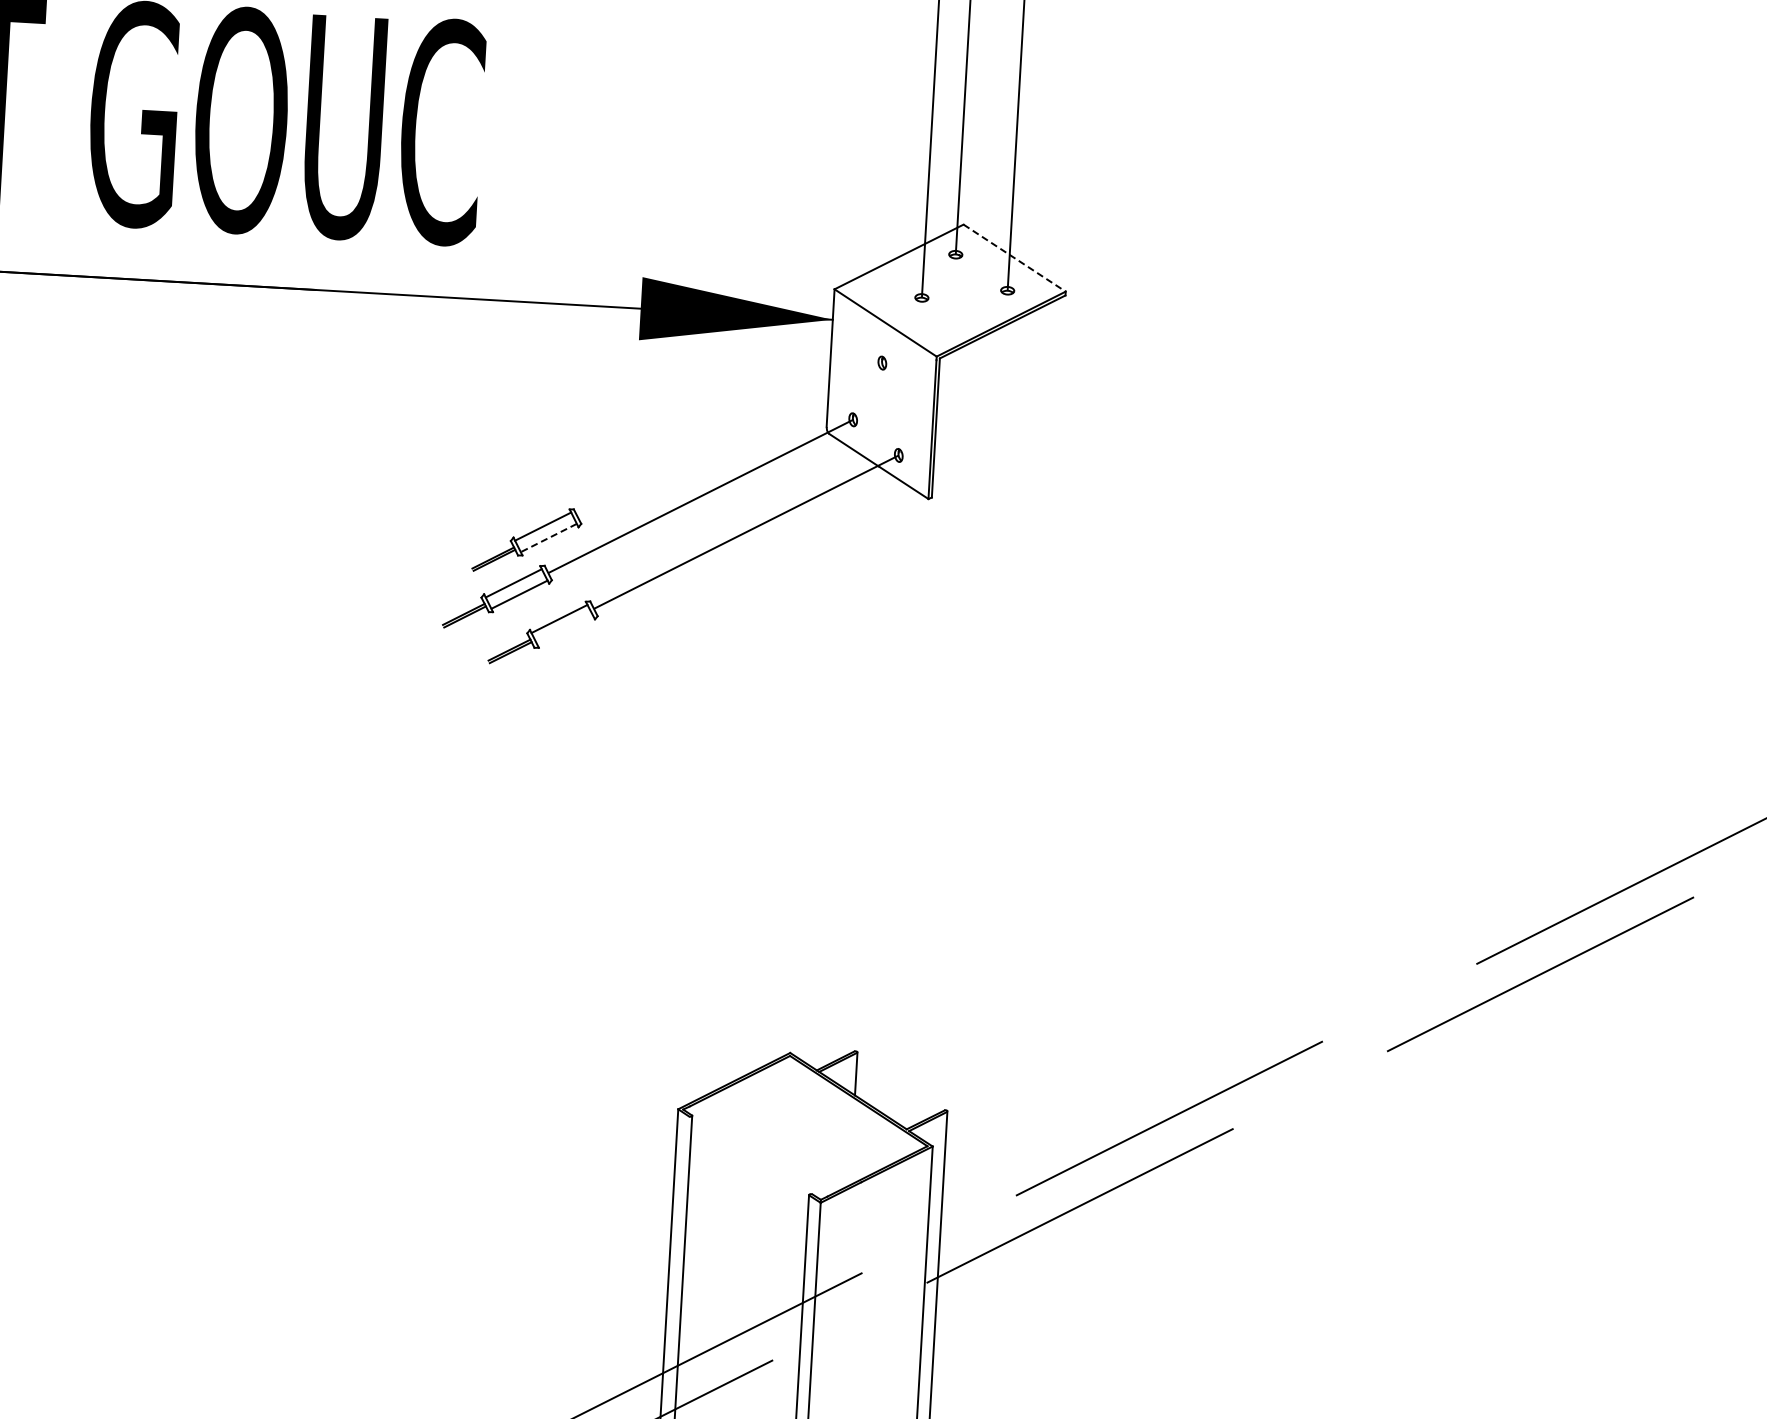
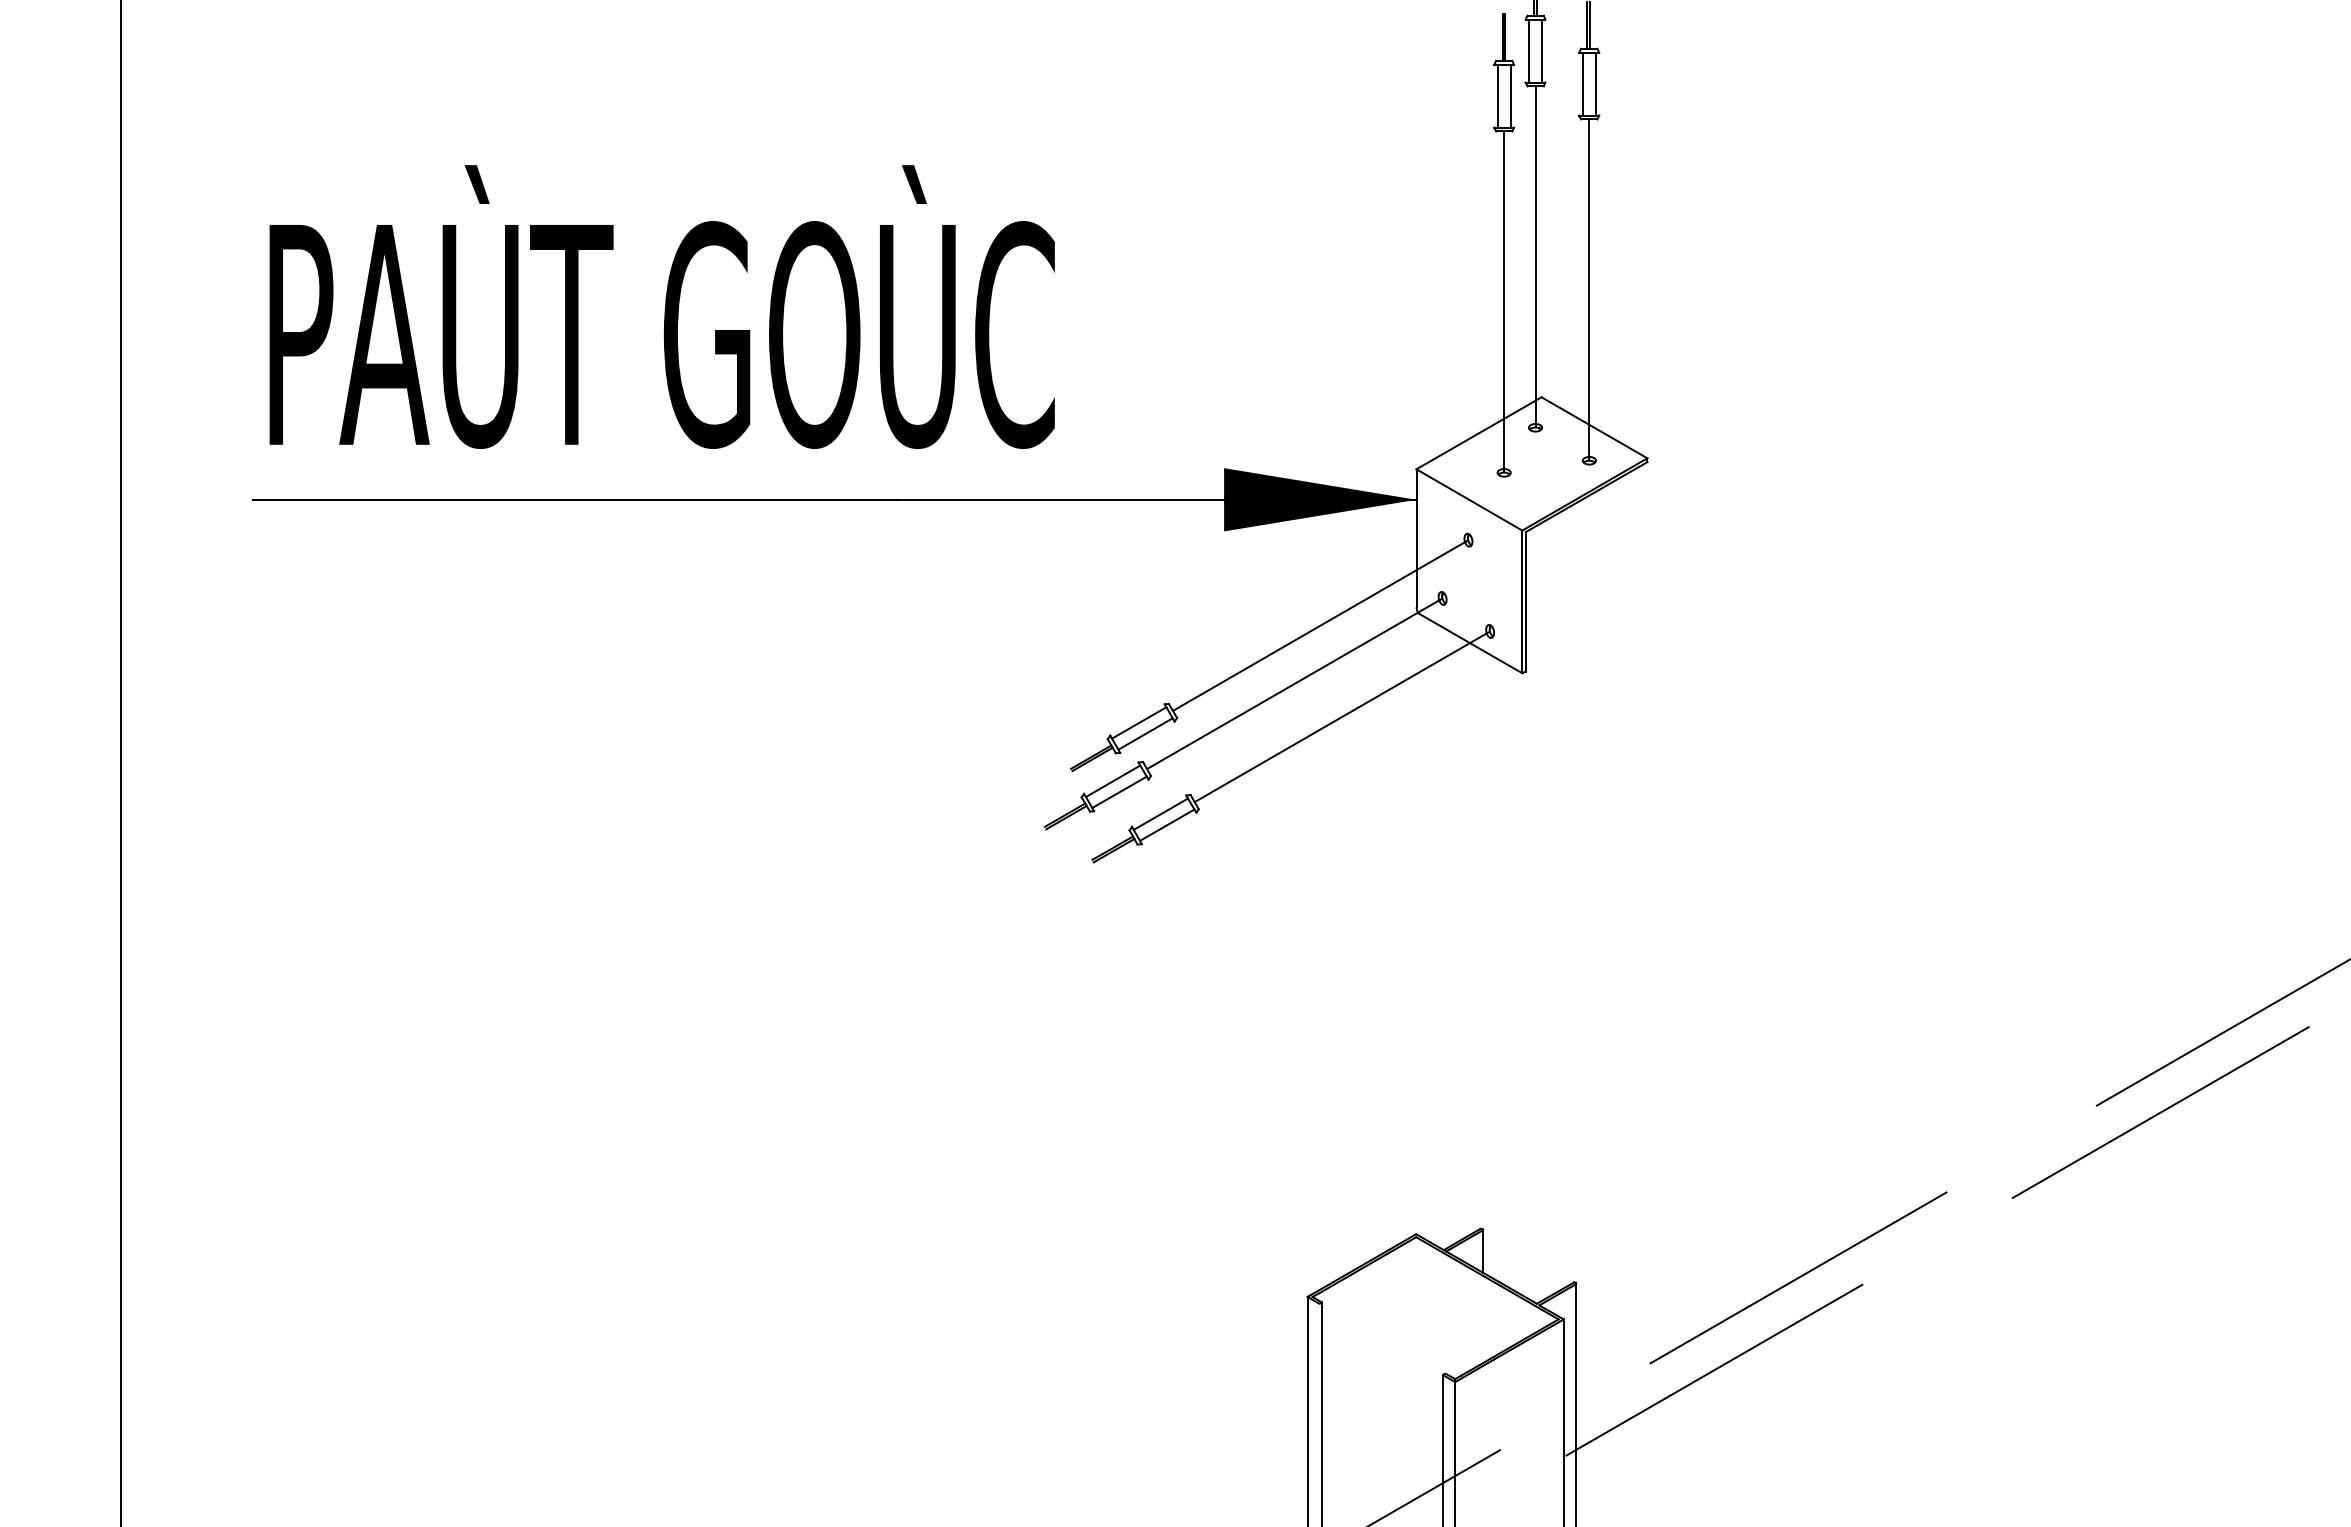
line: (1014, 258) -> (1594, 428), dashed -> solid
line: (729, 439) -> (1320, 625), added
line: (548, 538) -> (1145, 734), dashed -> solid
line: (564, 629) -> (1166, 824), added

